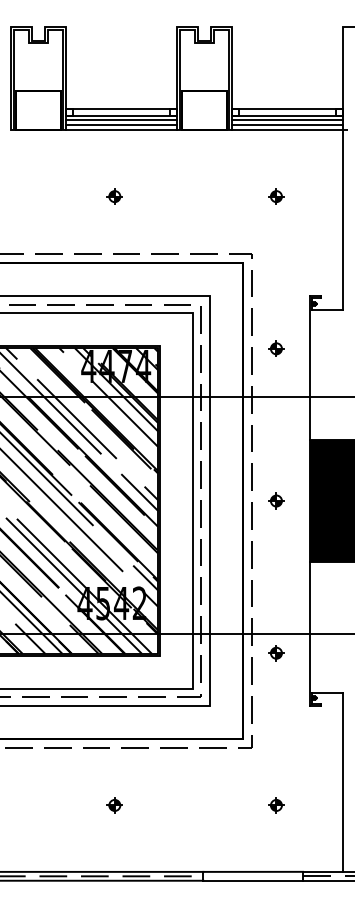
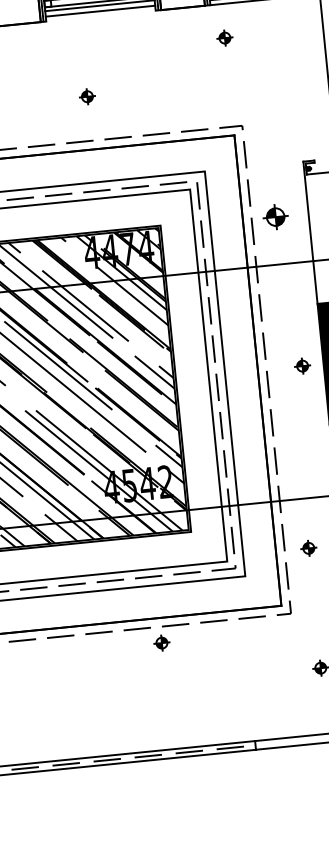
line: (121, 130) -> (101, 16), removed
part: (114, 196) -> (87, 96), moved
part: (276, 196) -> (224, 37), moved
part: (276, 348) -> (275, 216), size x1.6
part: (276, 500) -> (302, 365), moved
part: (276, 653) -> (308, 548), moved
part: (114, 805) -> (161, 643), moved

